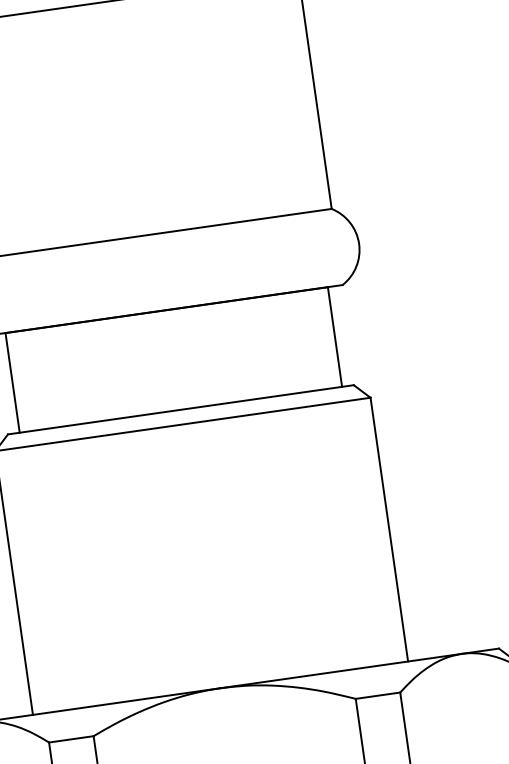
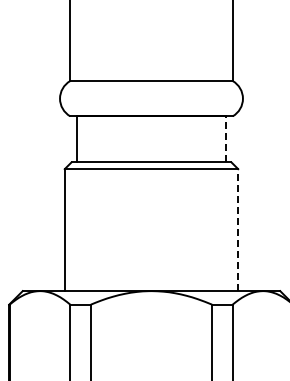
line: (335, 335) -> (226, 138), solid -> dashed
line: (390, 530) -> (238, 230), solid -> dashed

